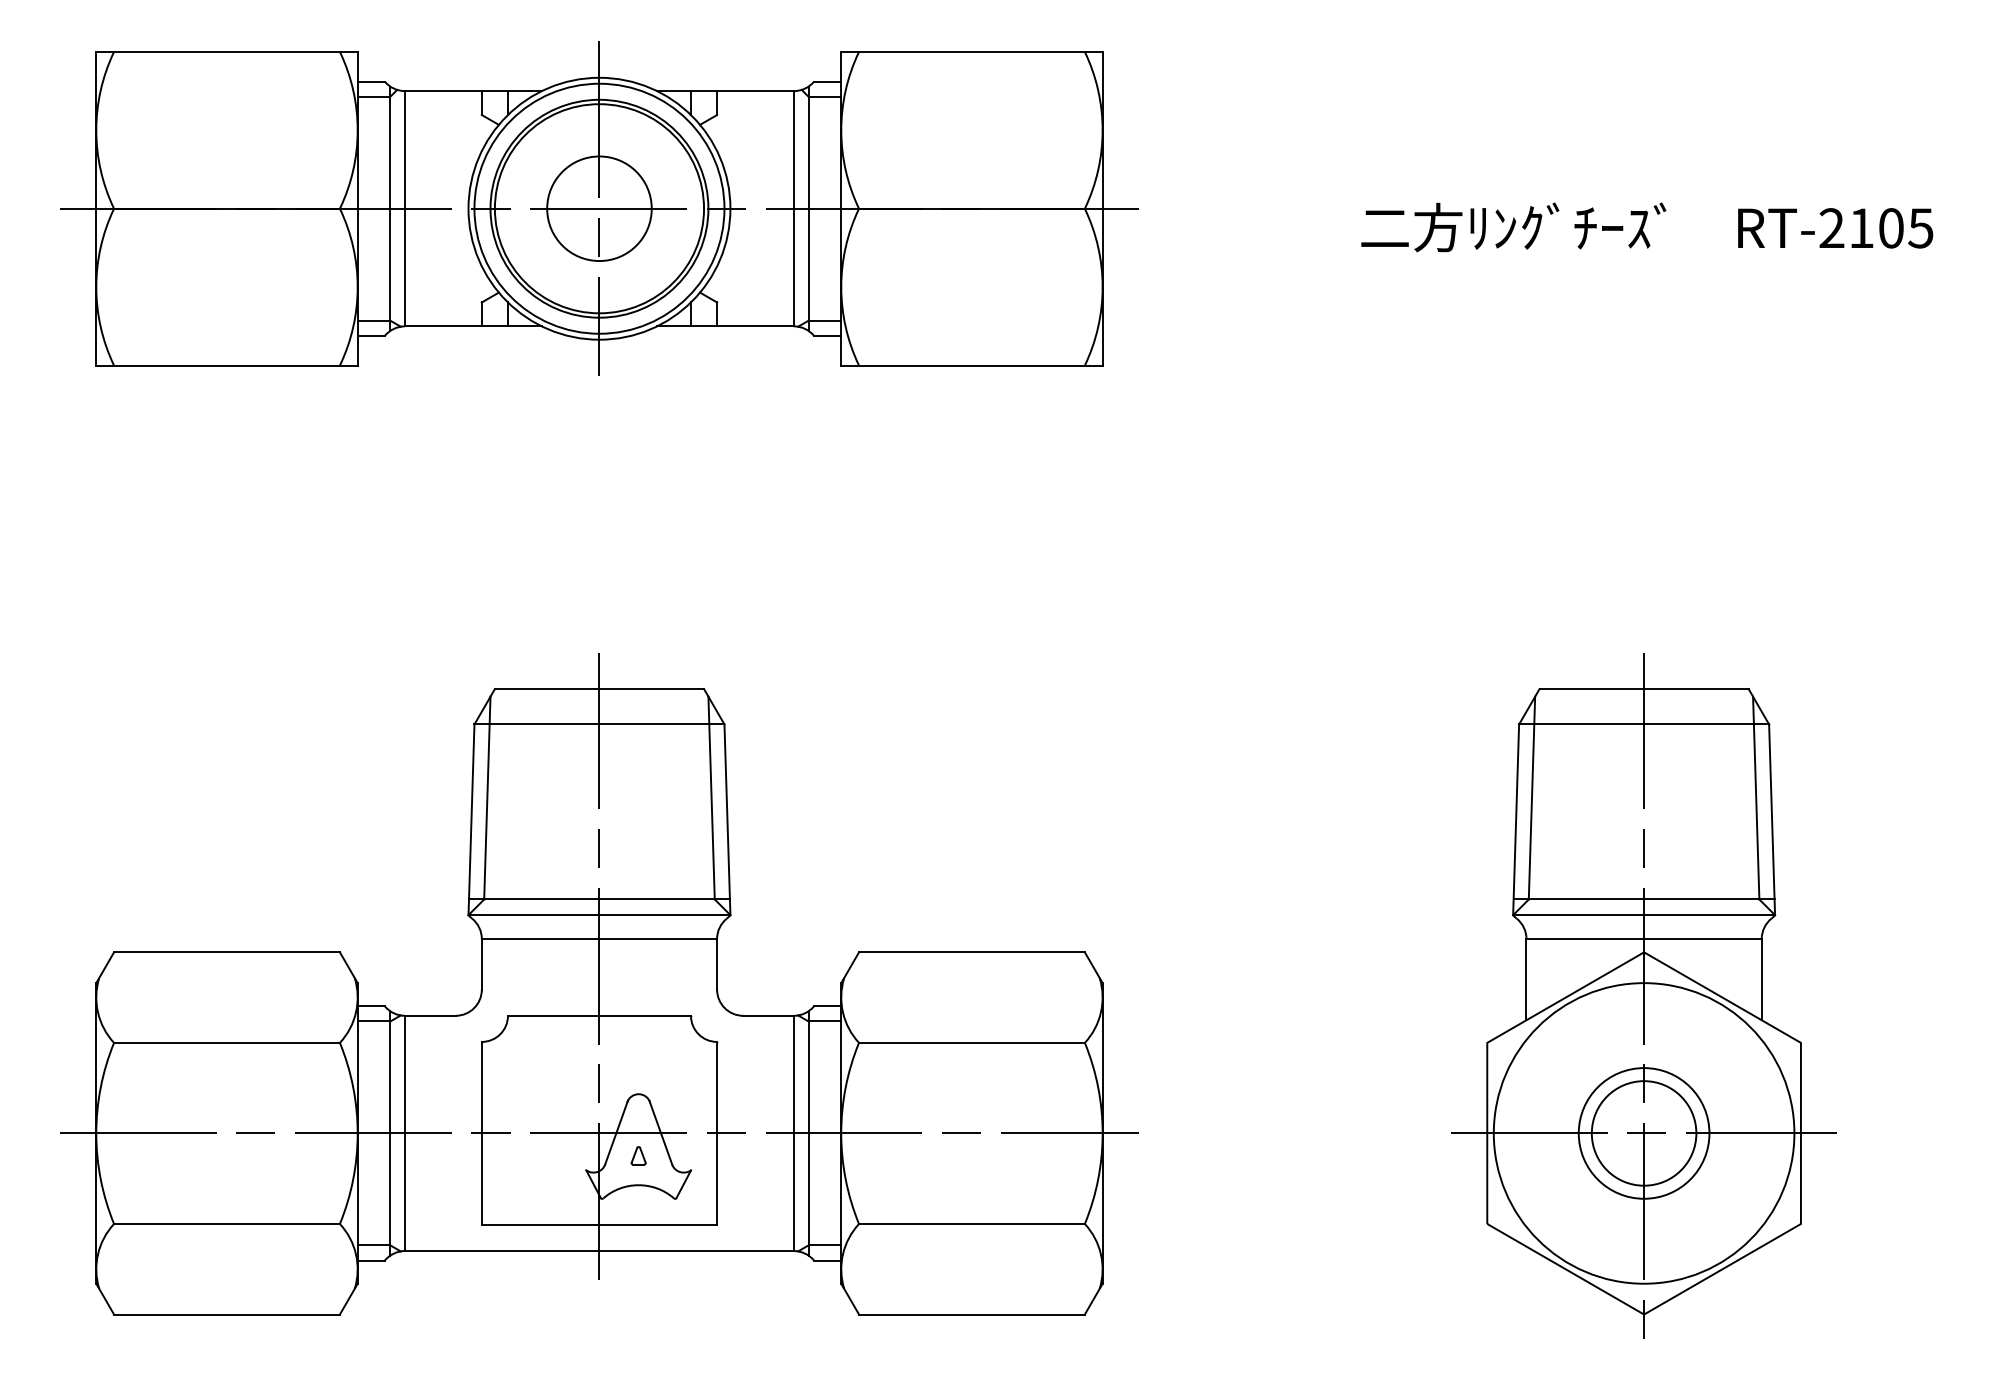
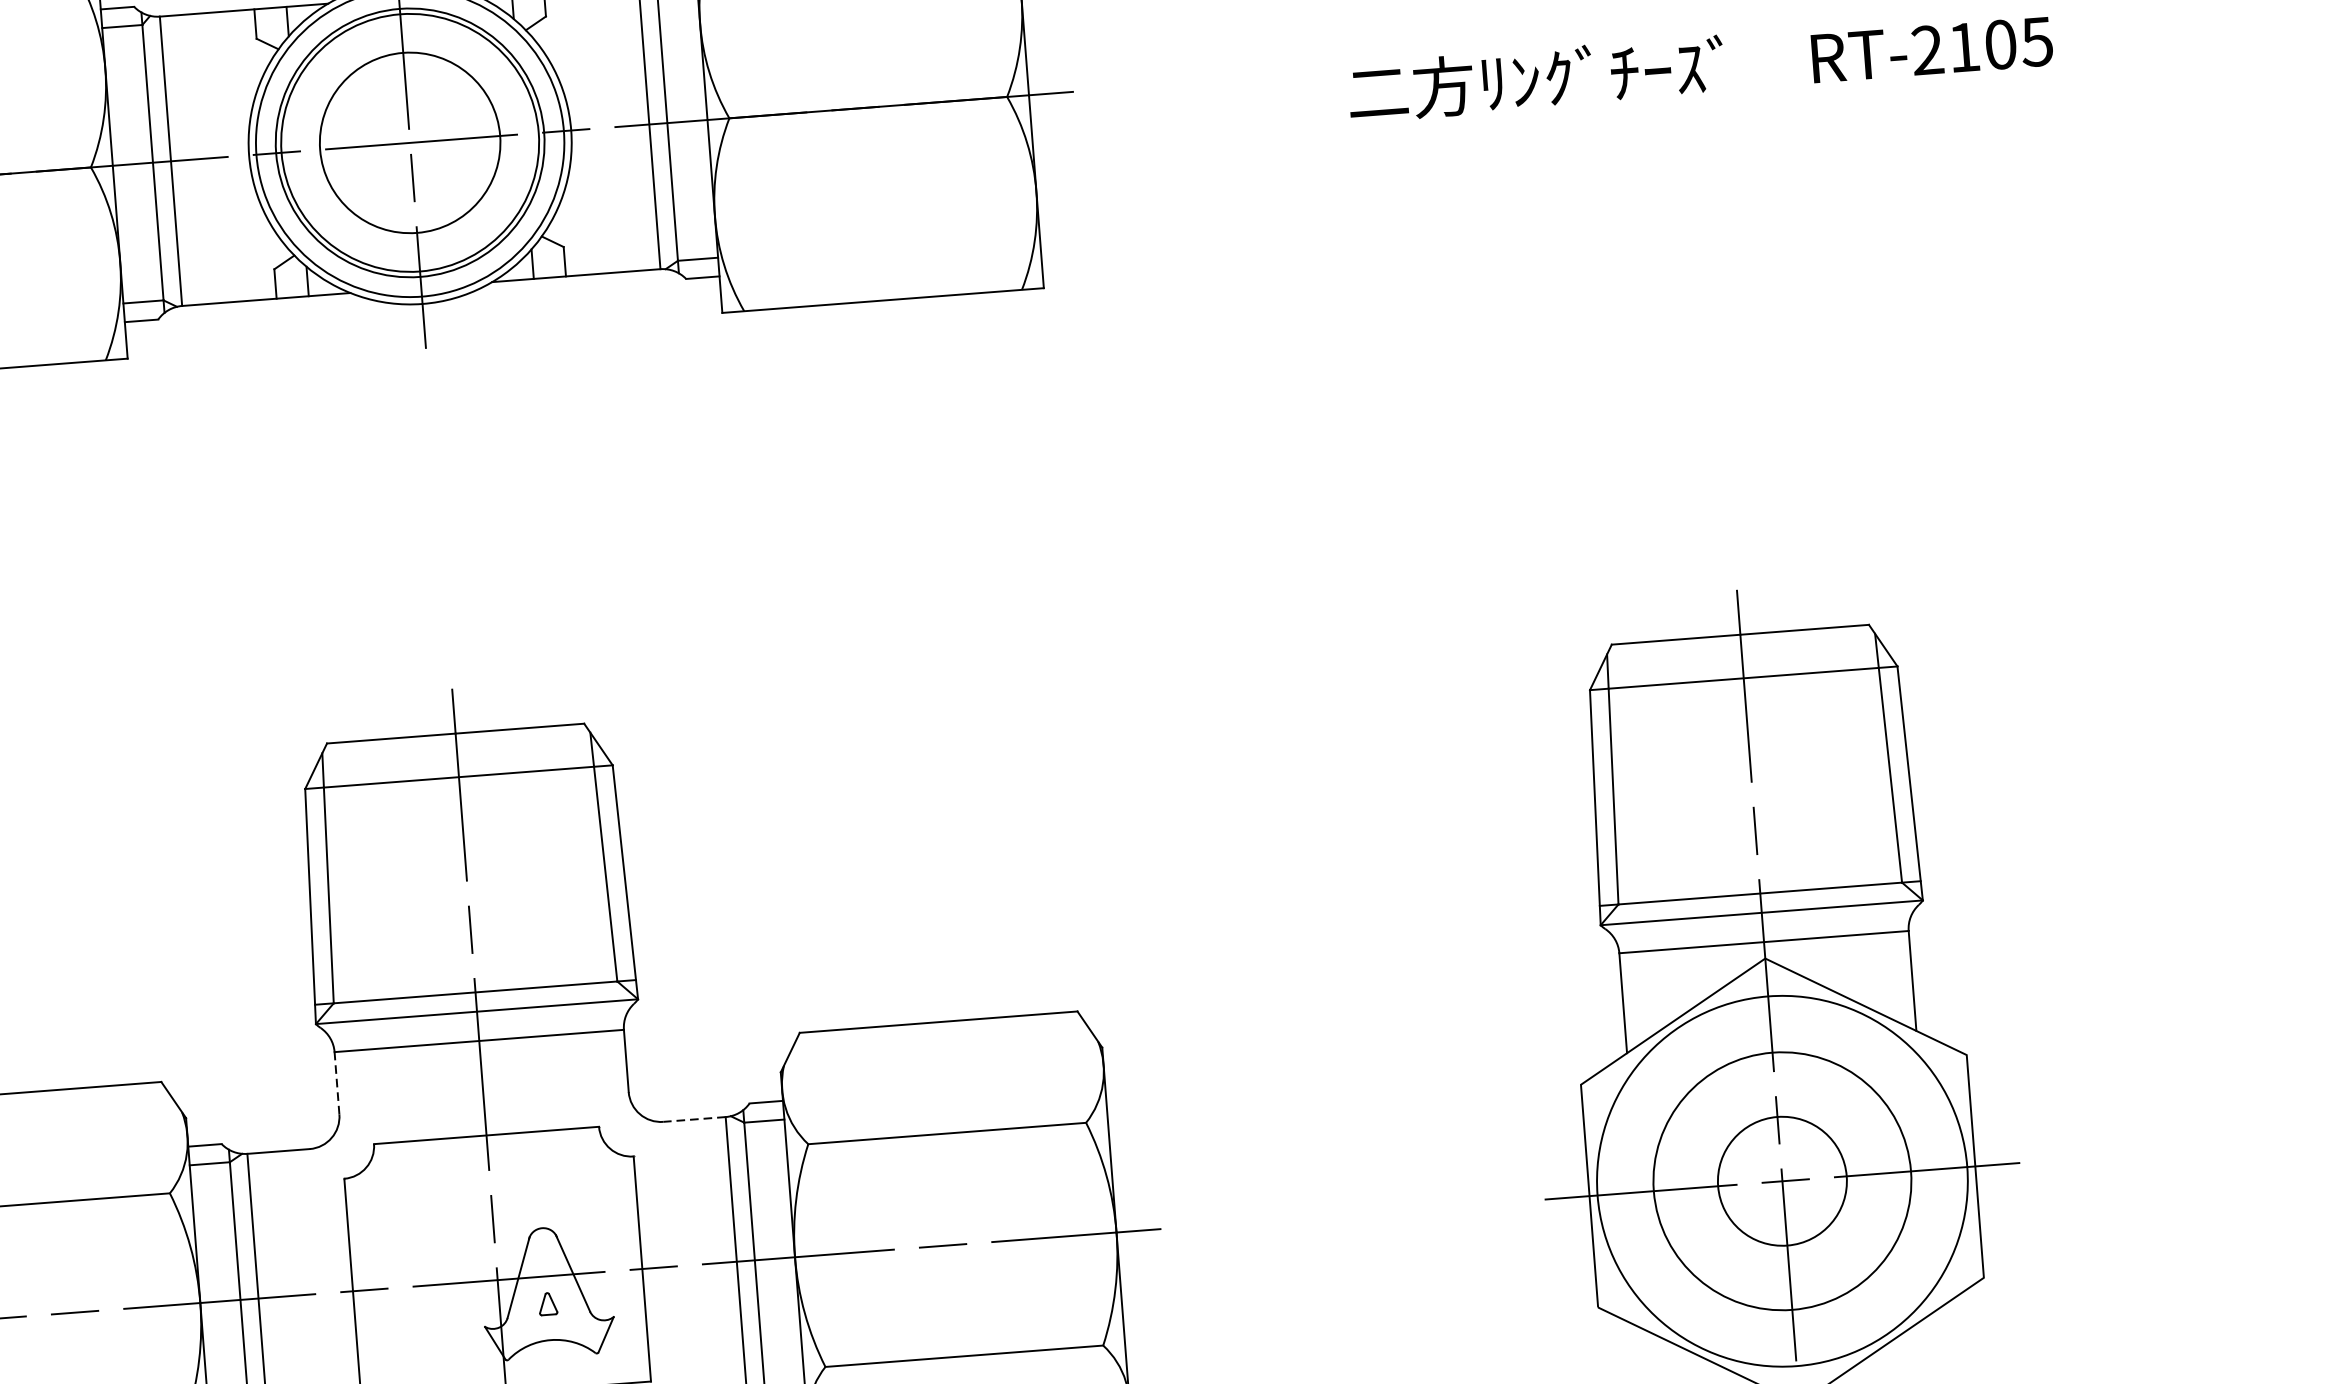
circle: (599, 208) -> (410, 142), size x1.4
line: (481, 963) -> (336, 1082), solid -> dashed
line: (768, 1015) -> (694, 1119), solid -> dashed
circle: (1643, 1133) -> (1781, 1181), size x1.6

